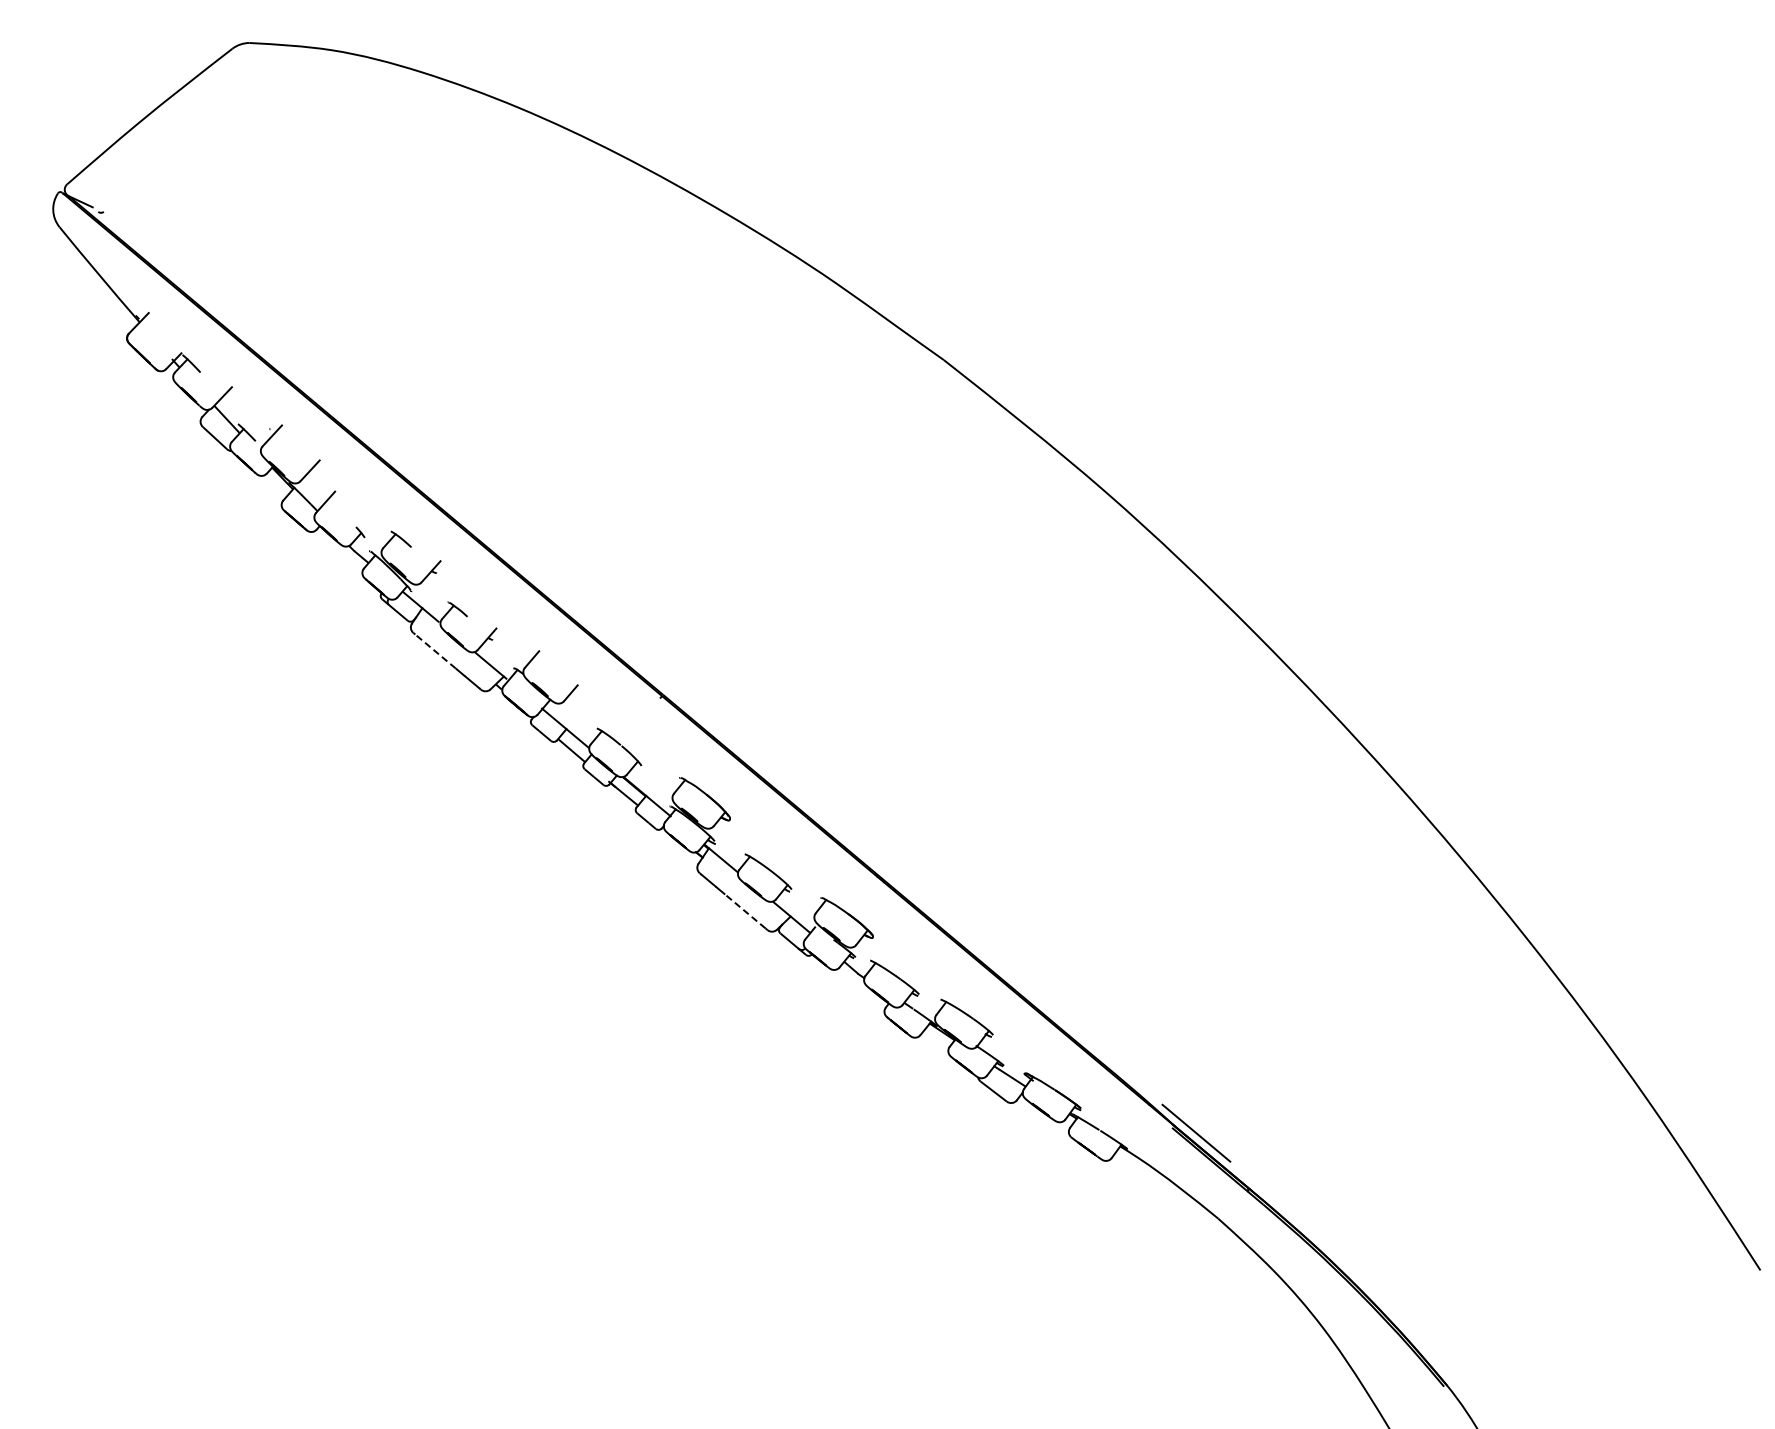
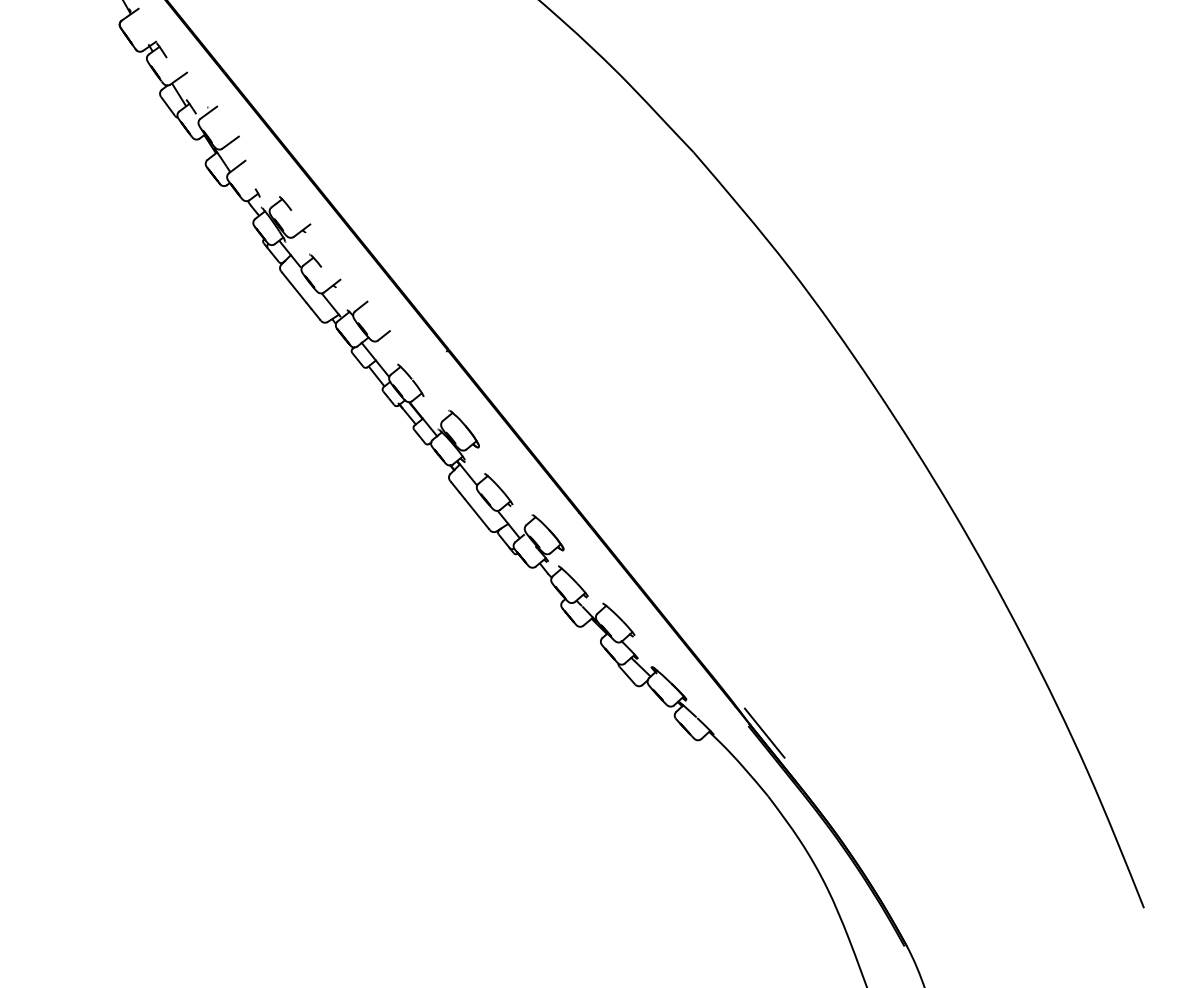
line: (435, 651) -> (294, 287), dashed -> solid
line: (744, 911) -> (476, 513), dashed -> solid

